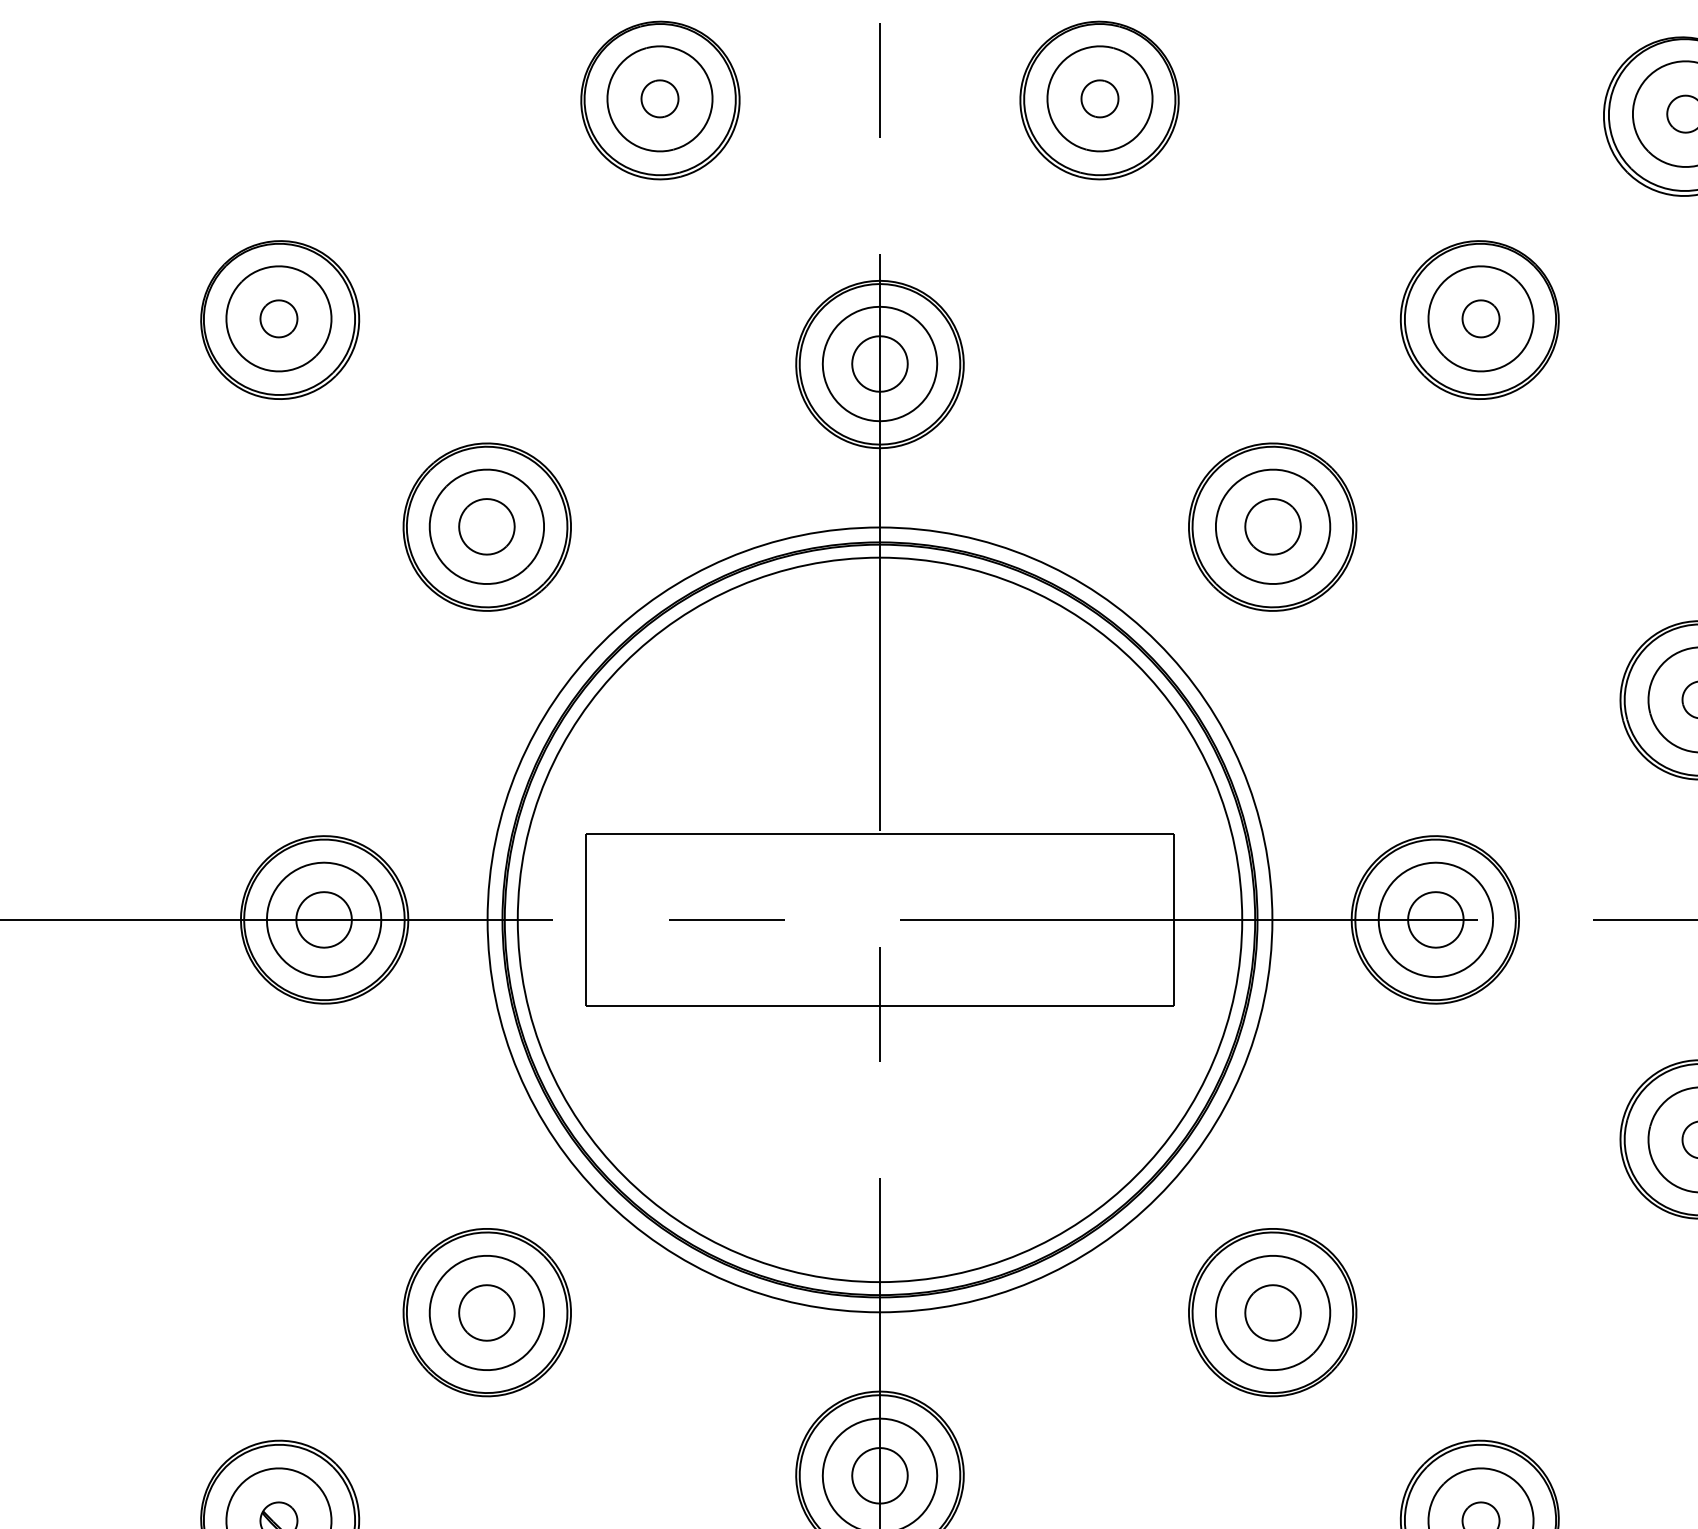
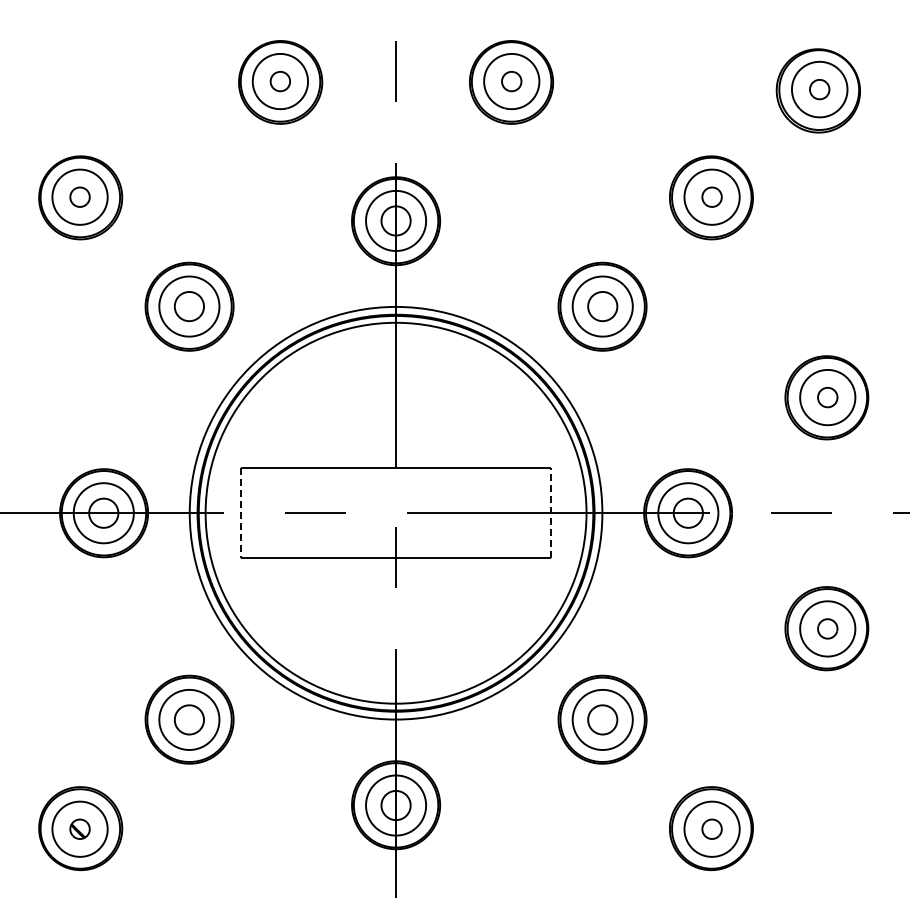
line: (1173, 918) -> (550, 512), solid -> dashed
line: (586, 920) -> (241, 513), solid -> dashed

